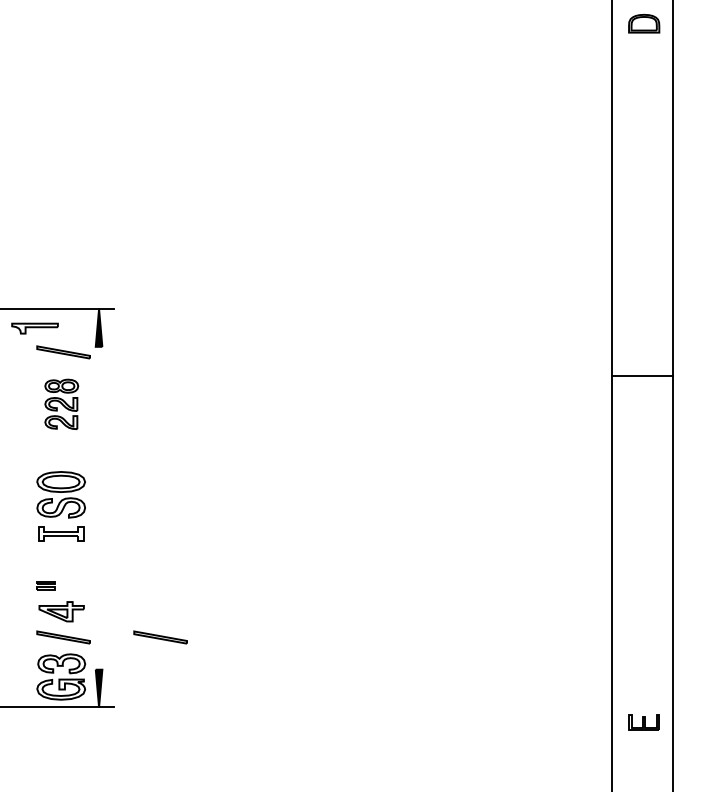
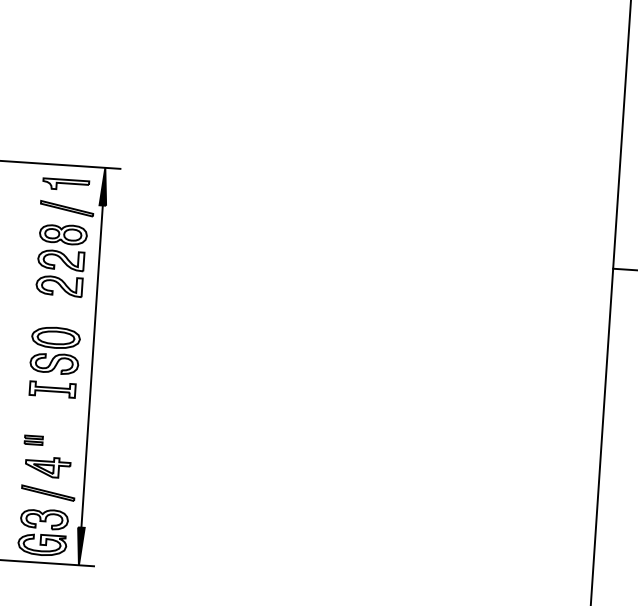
part: (34, 328) -> (65, 184), moved
part: (61, 404) -> (61, 260), size x1.43
line: (99, 507) -> (92, 365), added
part: (160, 637) -> (144, 499), removed

